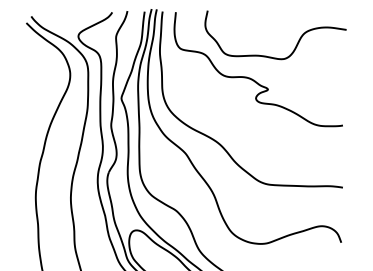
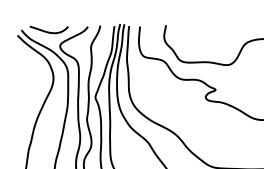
curve: (64, 18) -> (48, 31), added

